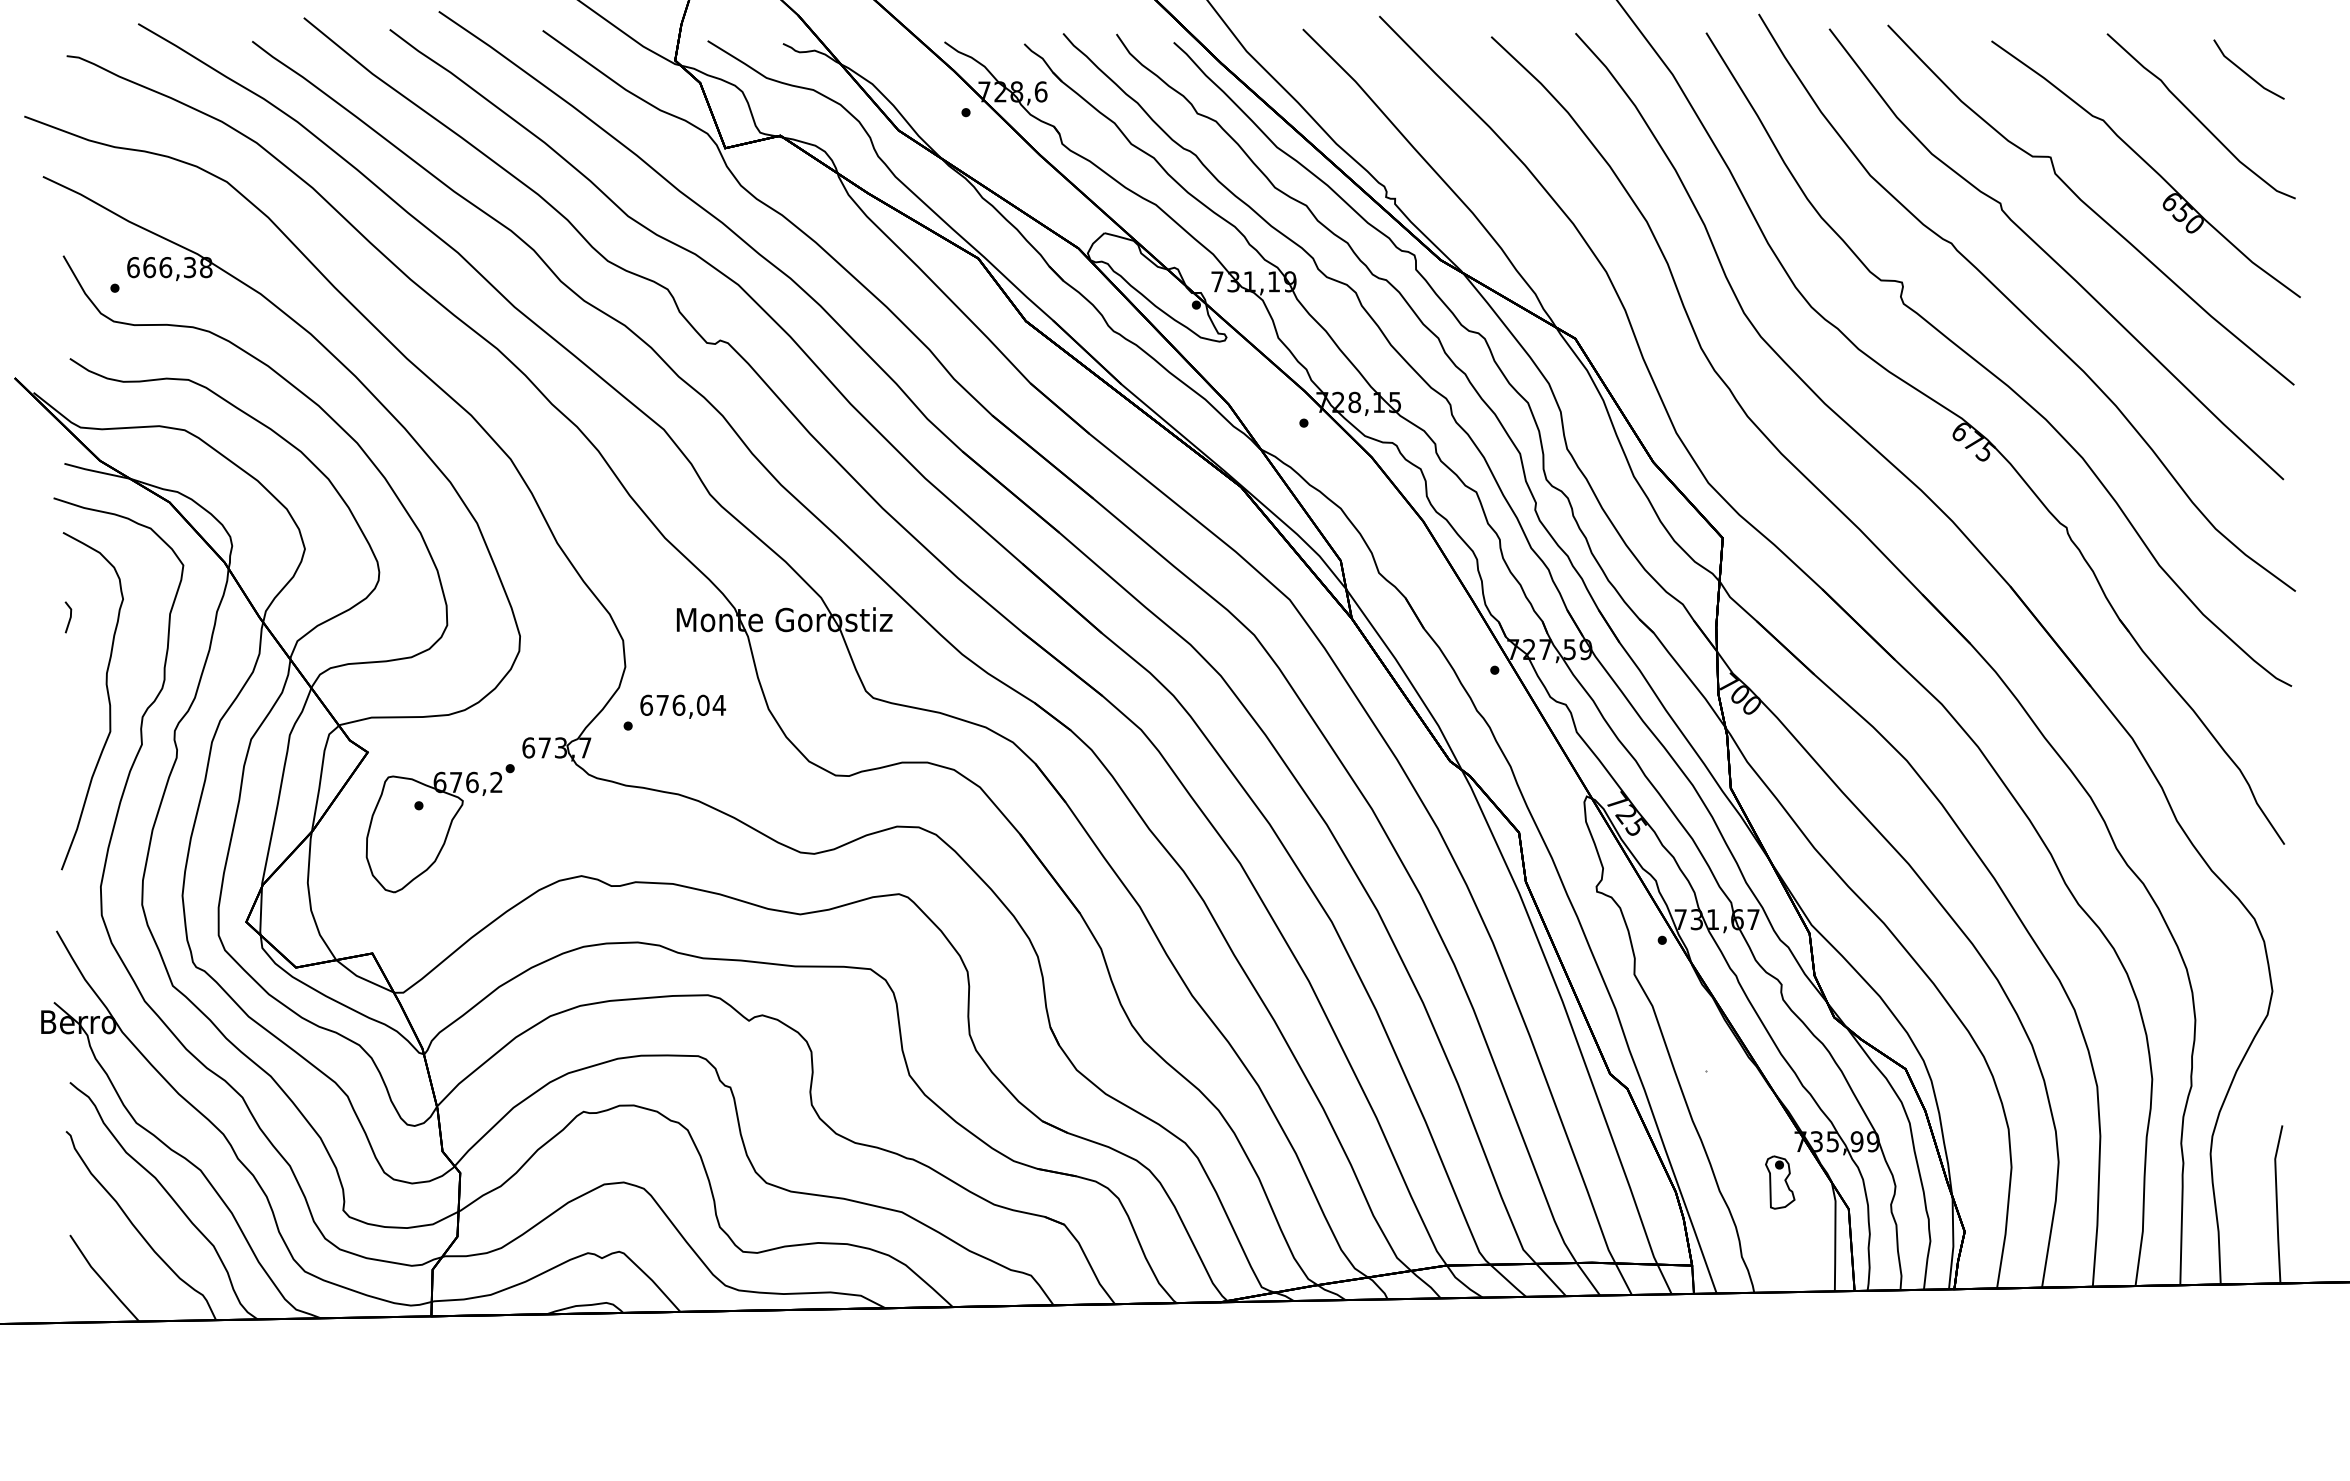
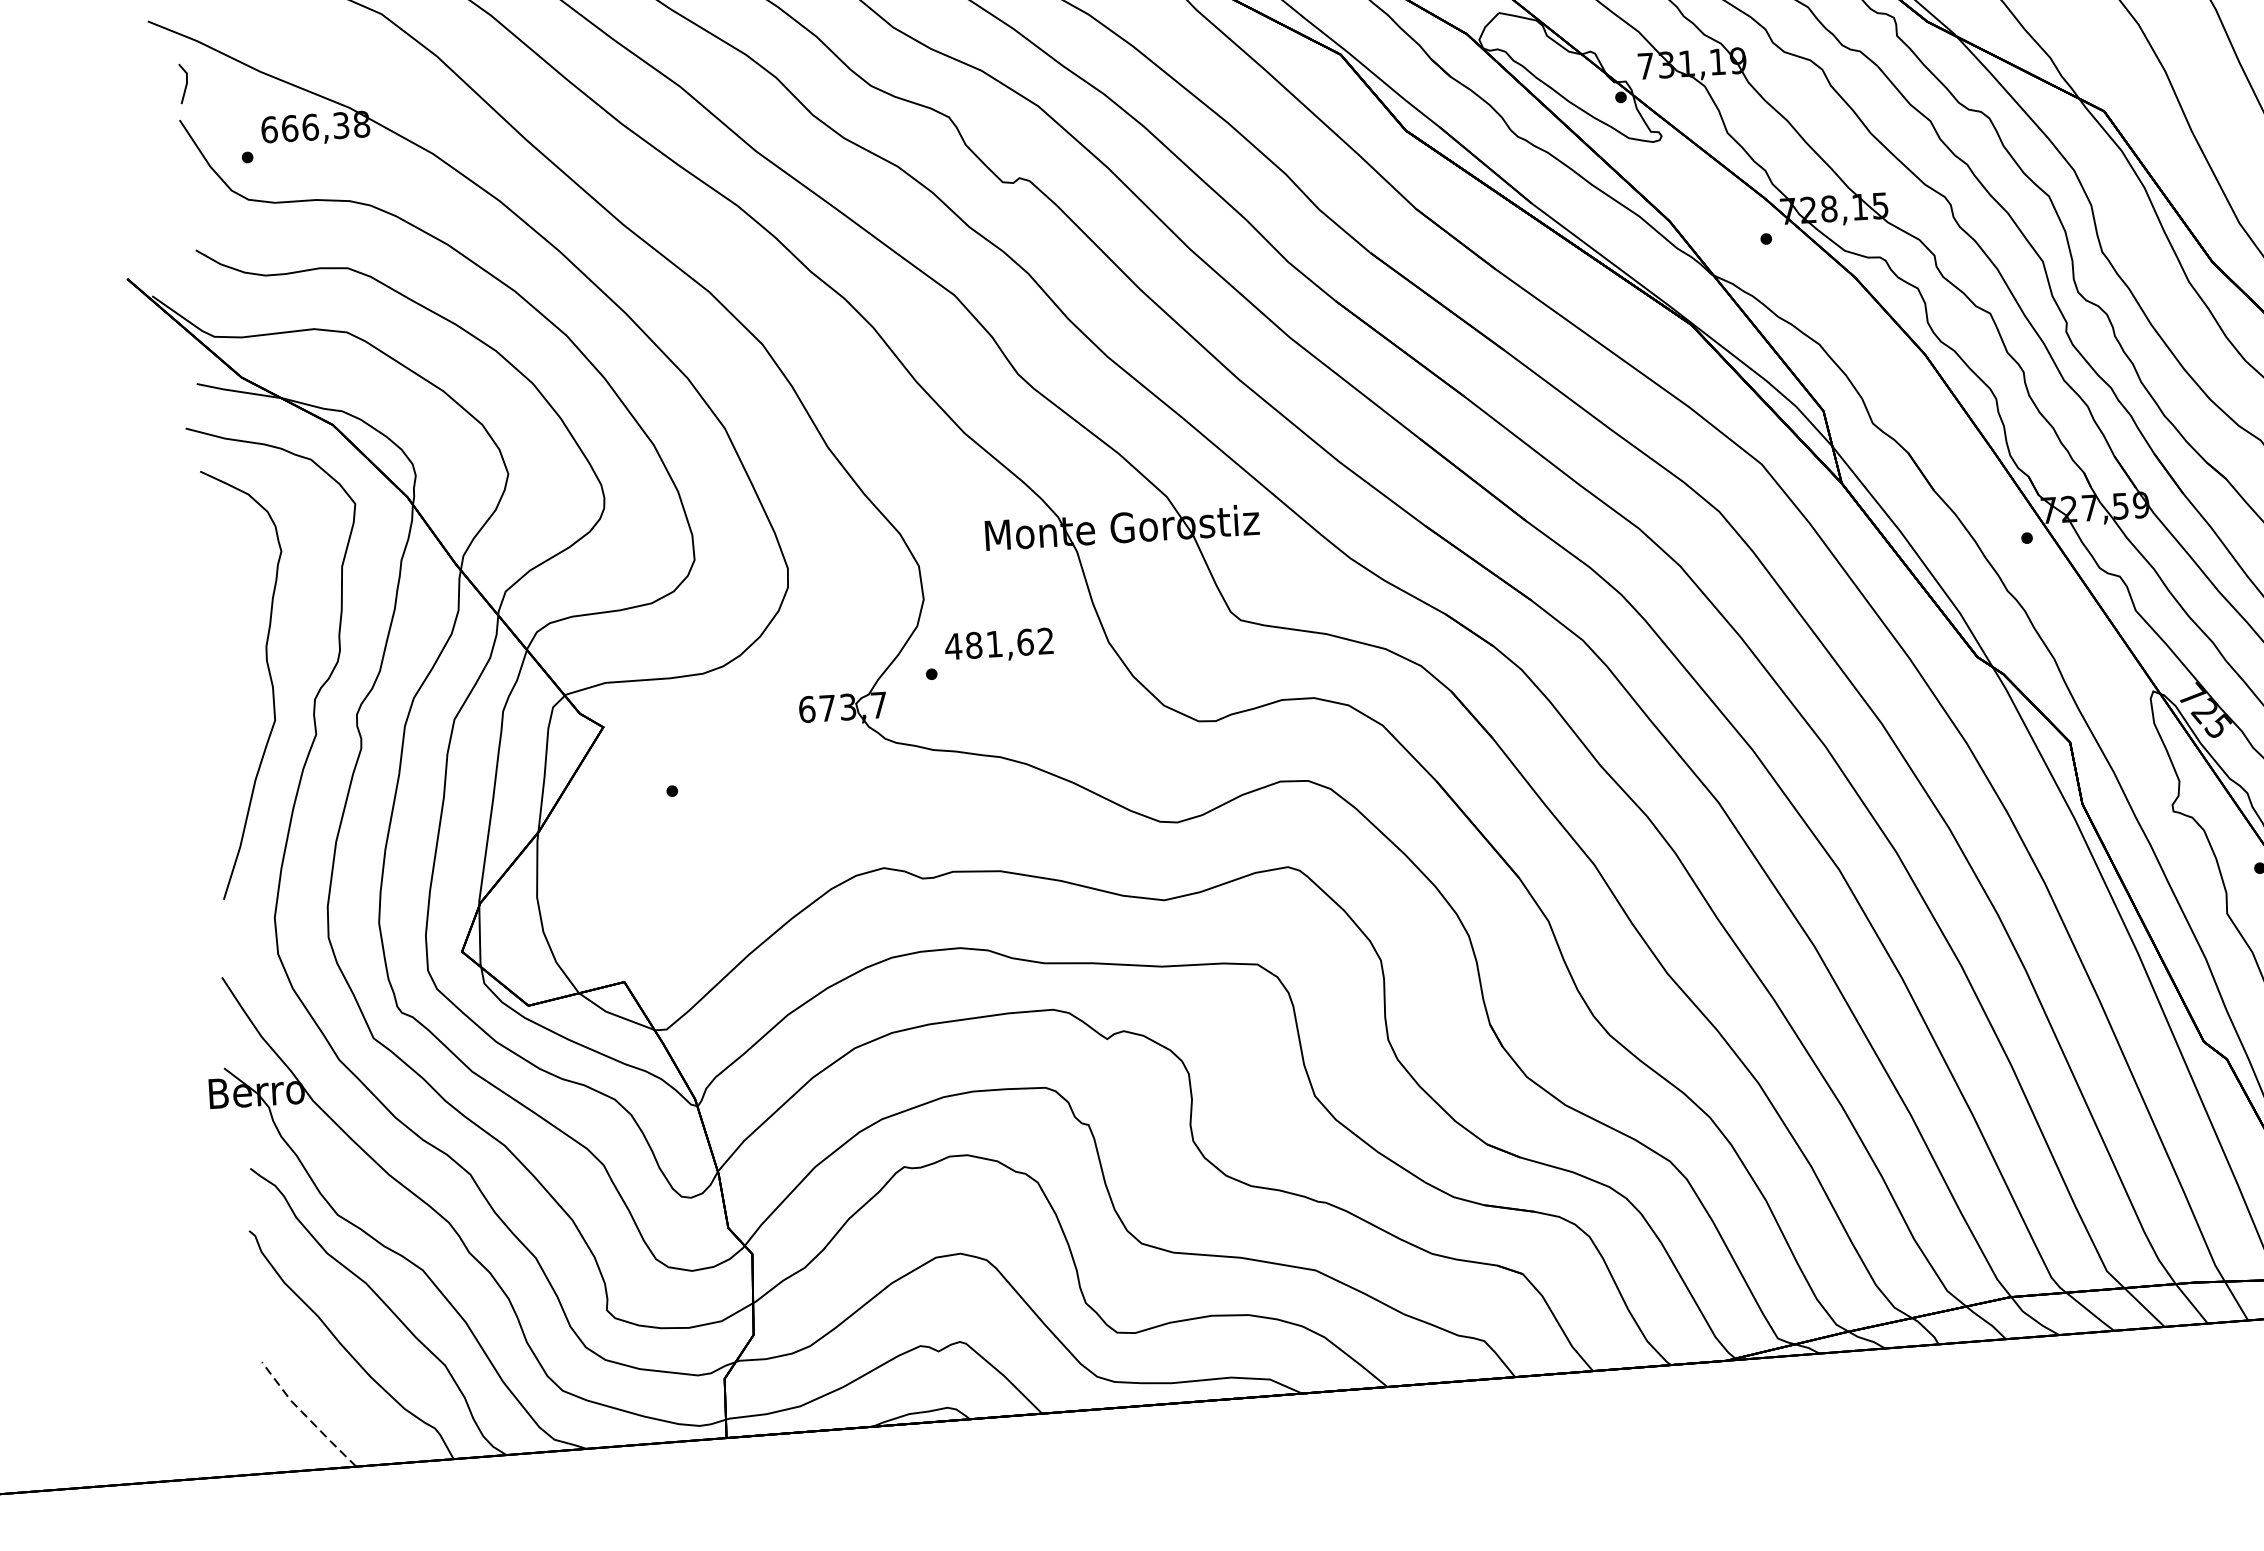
line: (69, 617) -> (185, 83), moved
text: (682, 704) -> (999, 642), 676,04 -> 481,62
part: (439, 828) -> (700, 818), removed
line: (102, 1279) -> (306, 1416), solid -> dashed

